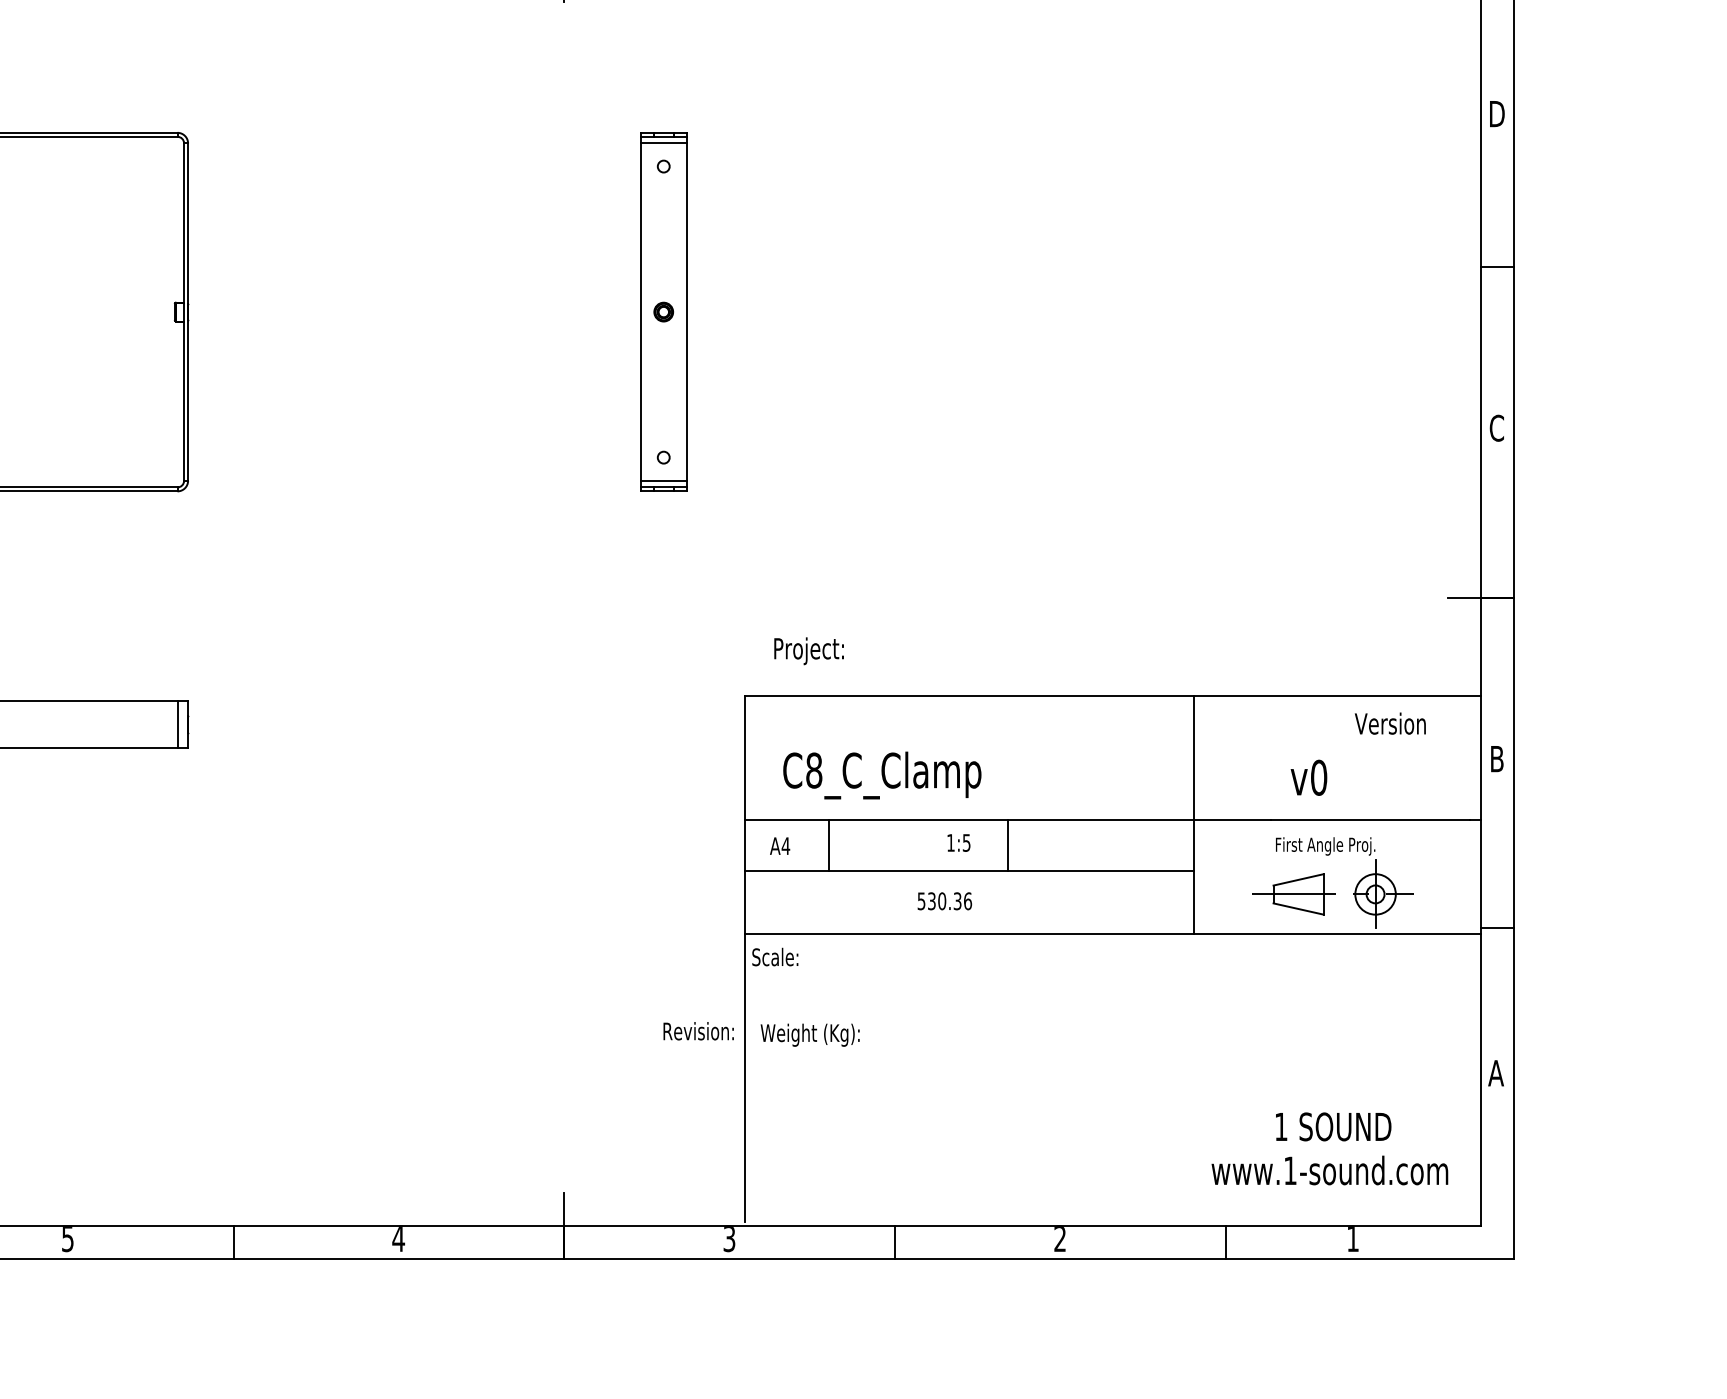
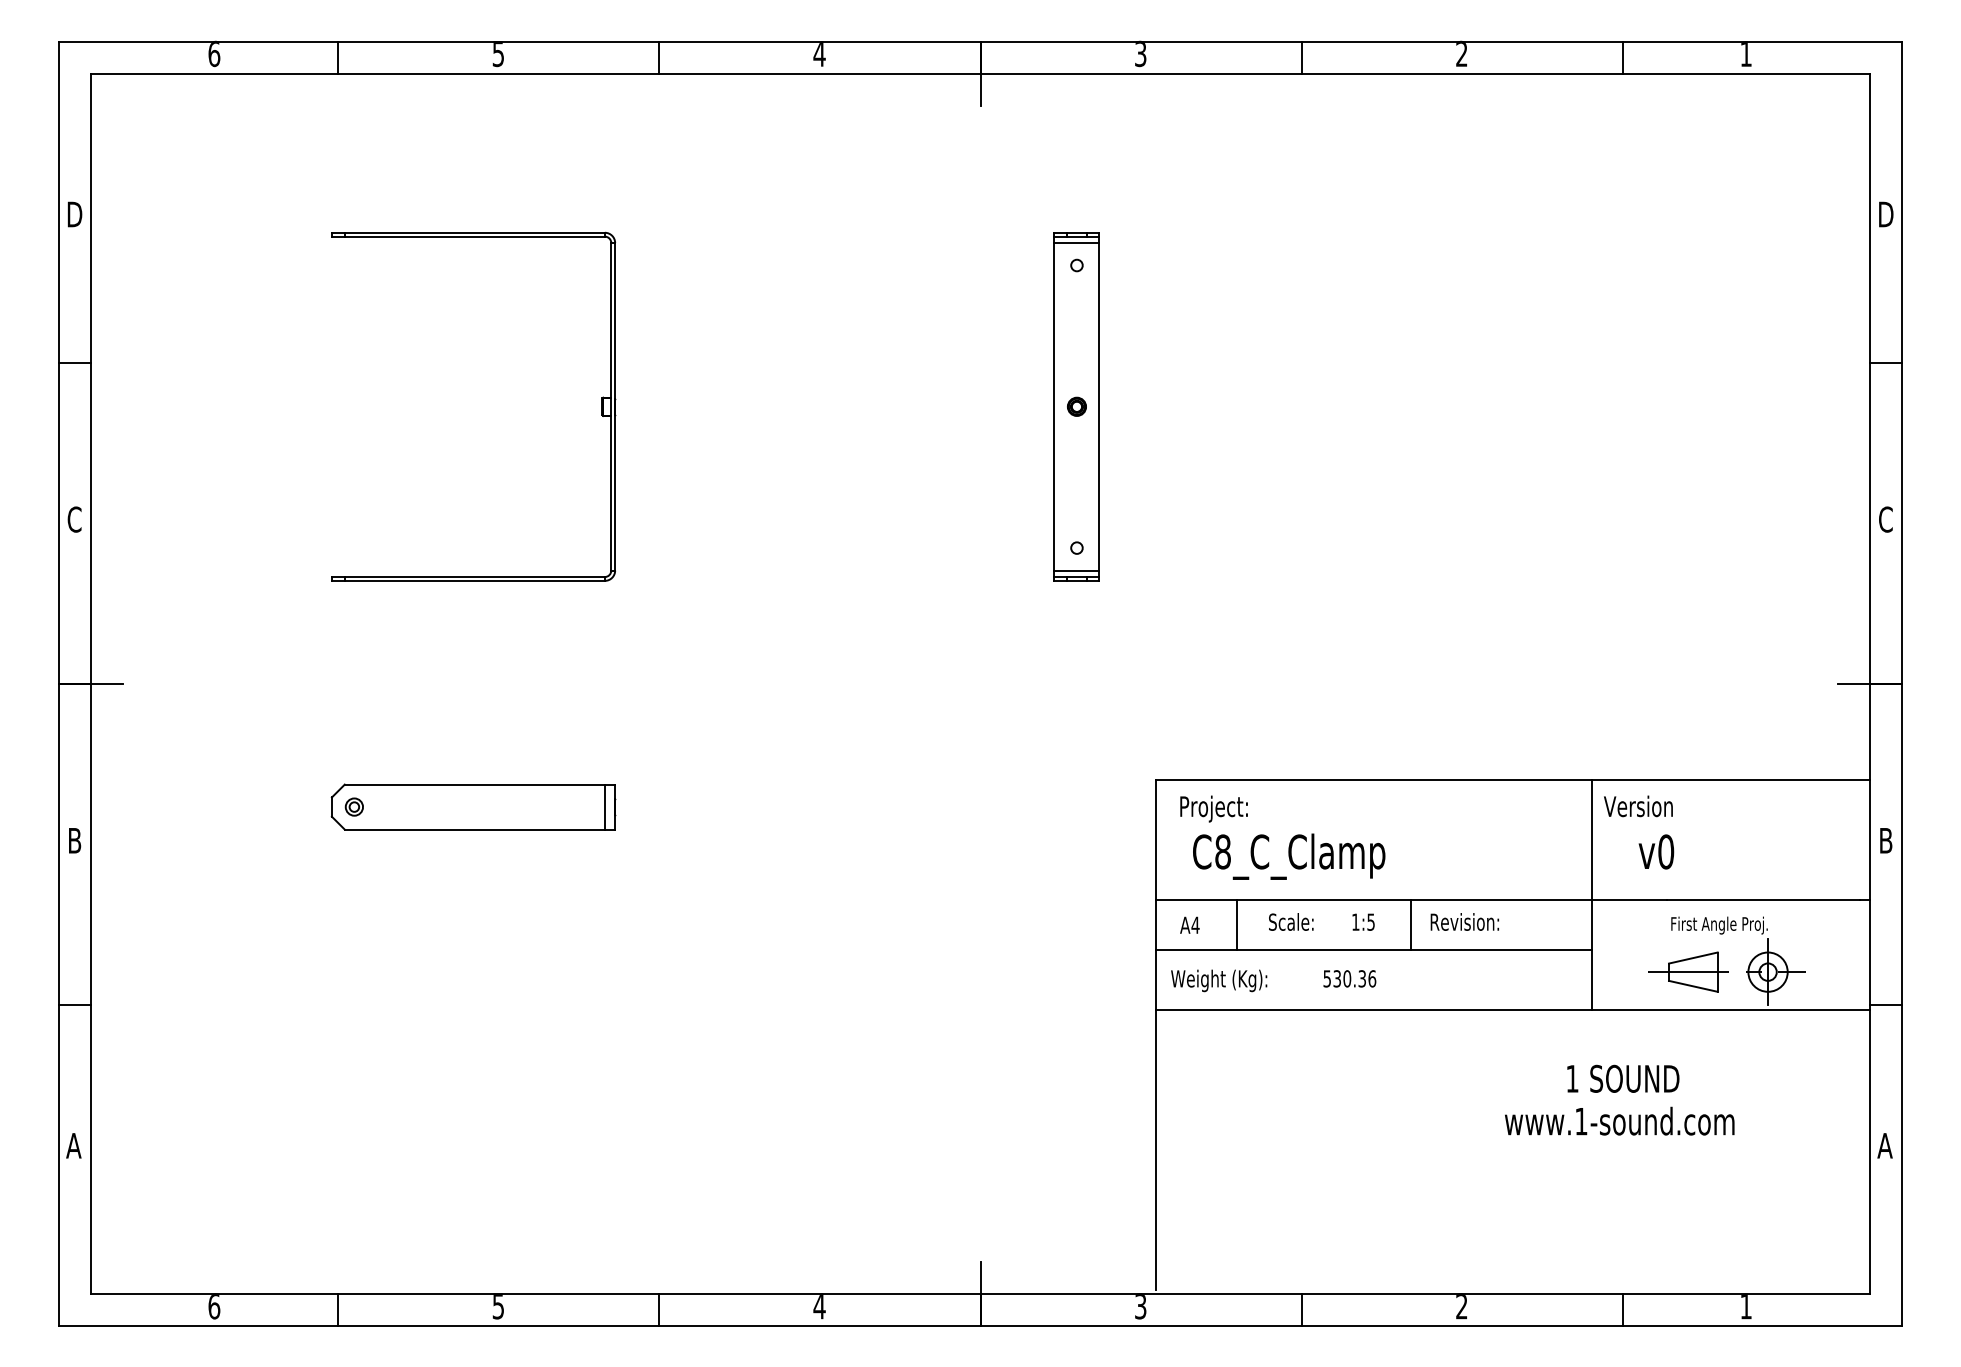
text: (808, 650) -> (1213, 808), moved
text: (1390, 723) -> (1638, 806), moved
text: (1309, 777) -> (1656, 851), moved
text: (775, 956) -> (1291, 921), moved
text: (698, 1030) -> (1464, 921), moved
text: (810, 1034) -> (1219, 980), moved
text: (1329, 1148) -> (1619, 1099), moved

